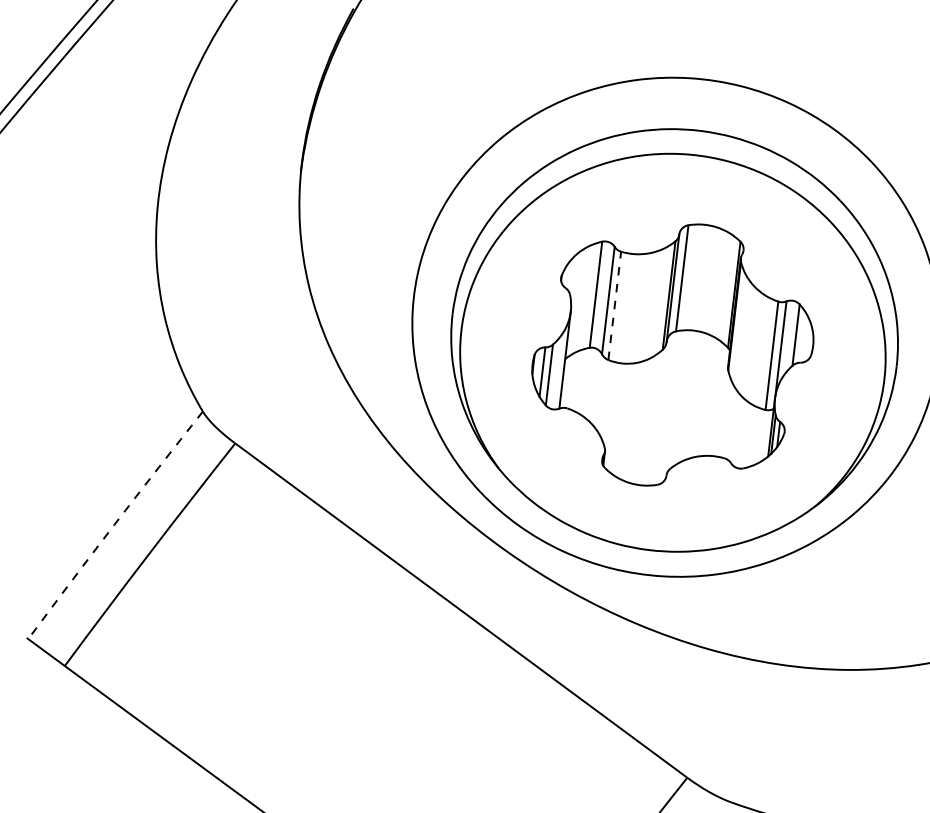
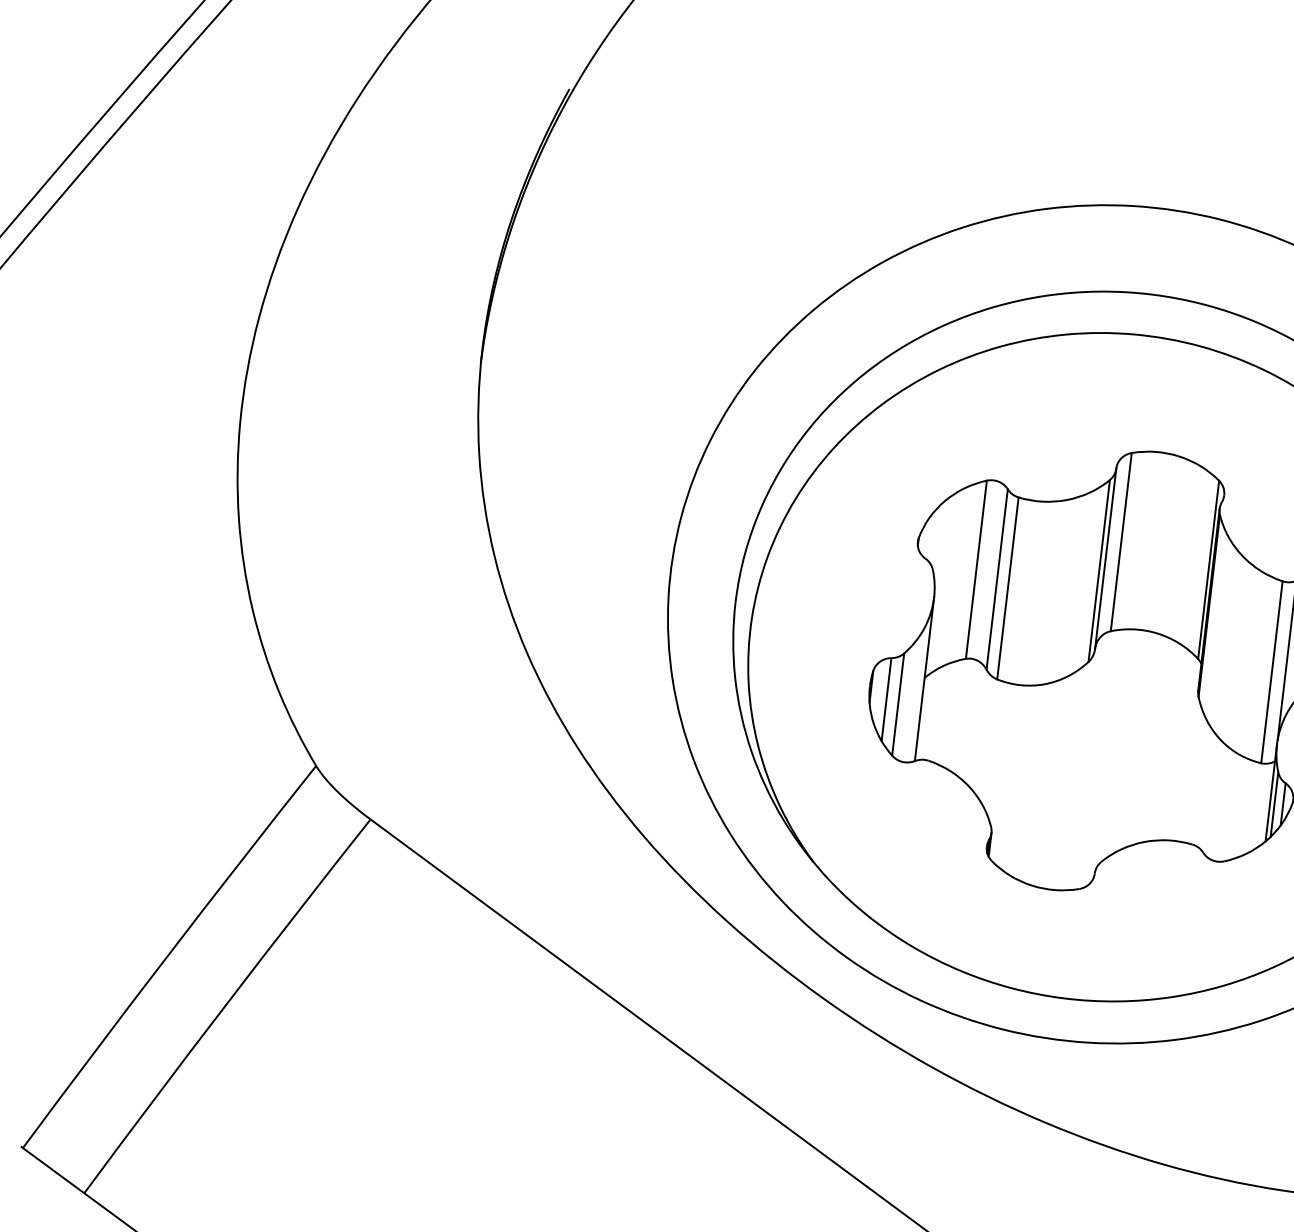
line: (614, 305) -> (1007, 587), dashed -> solid
arc: (114, 524) -> (167, 955), dashed -> solid

